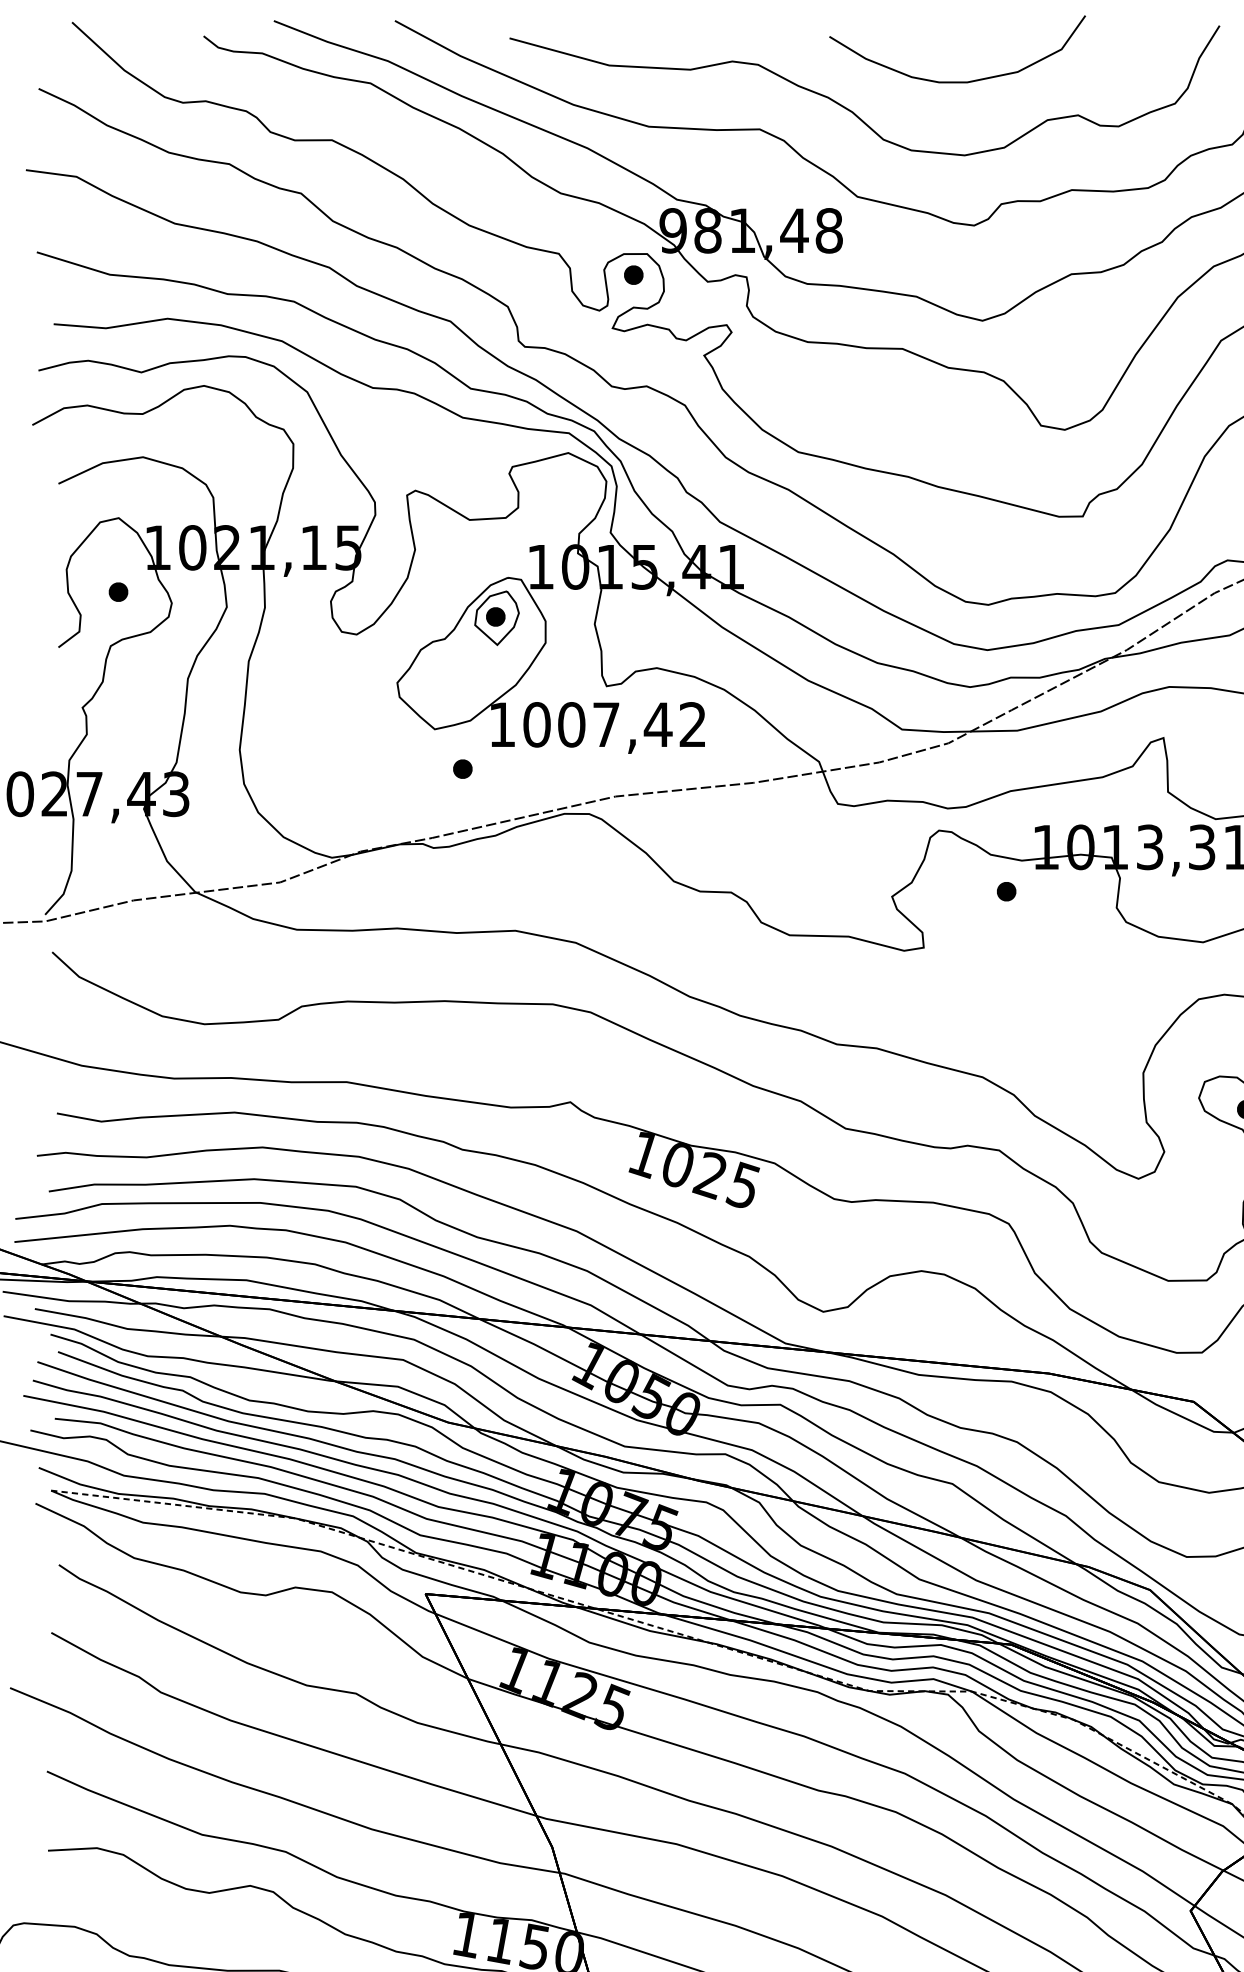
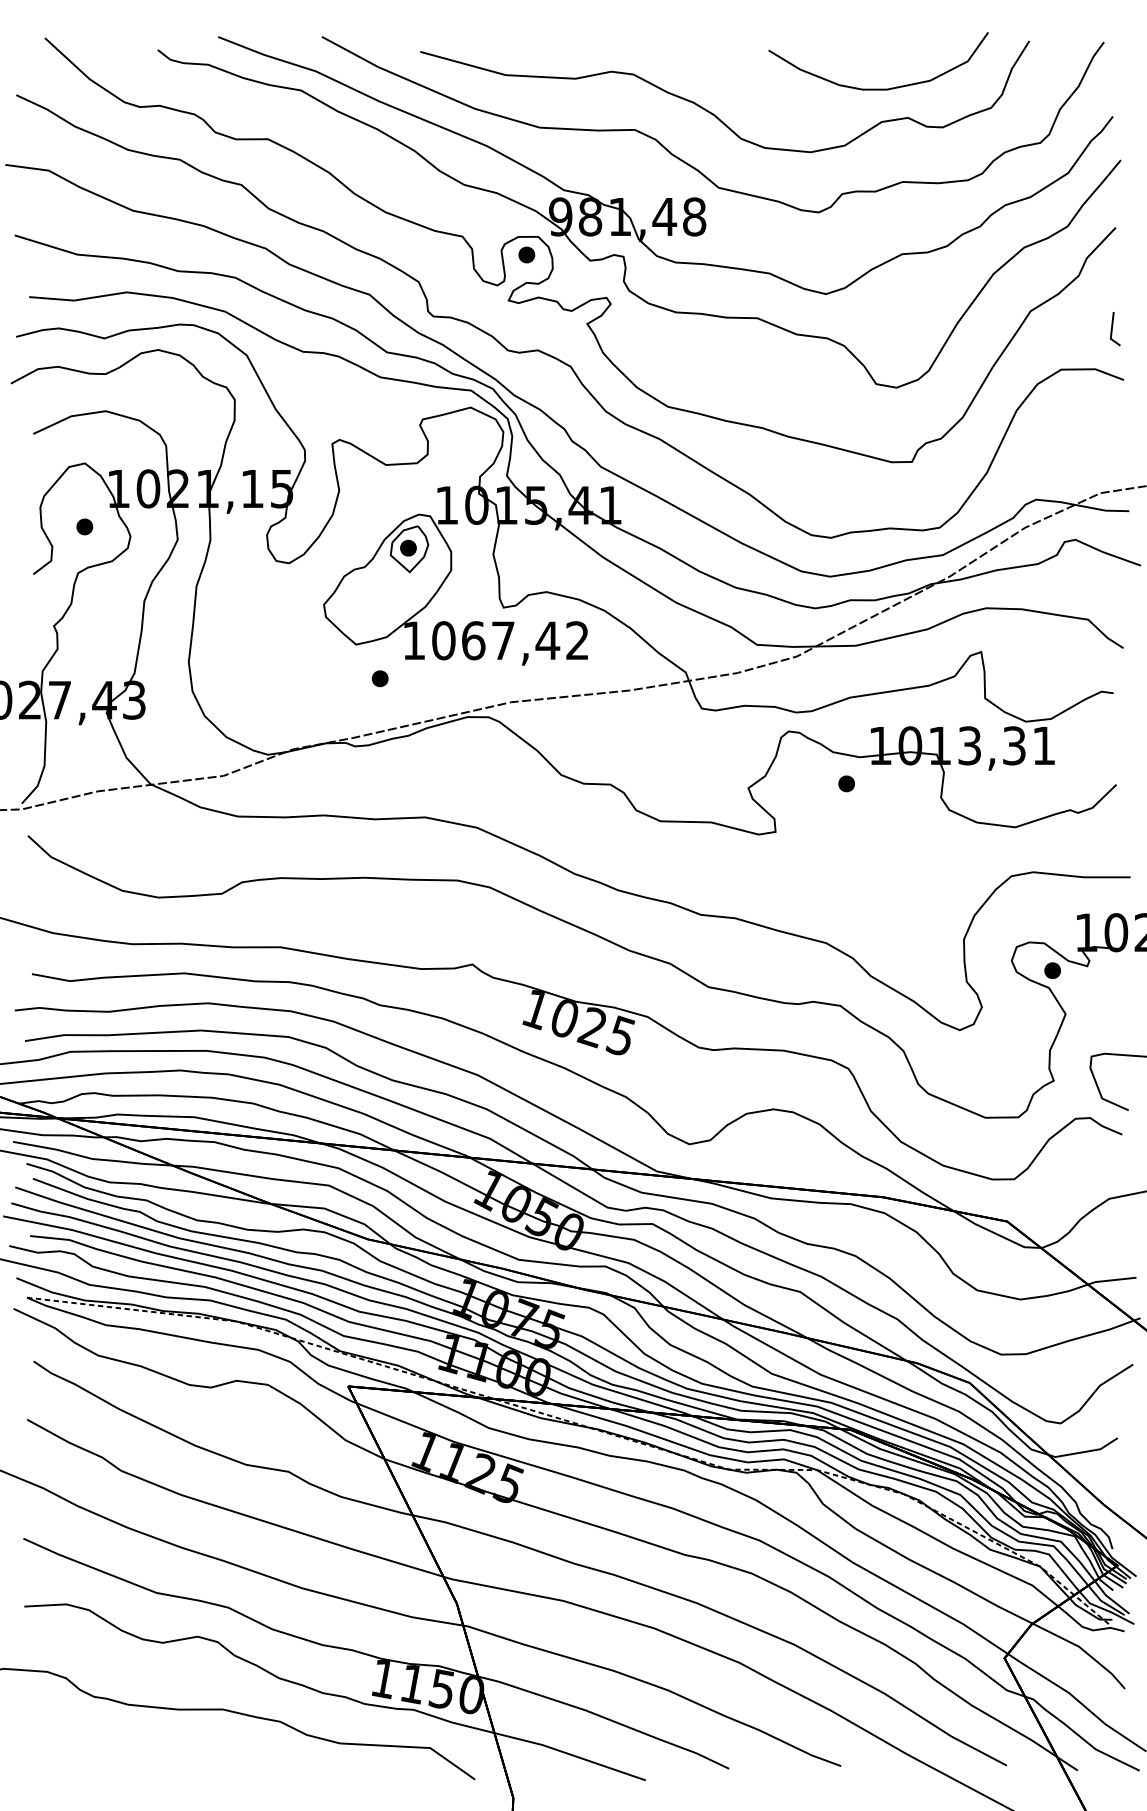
curve: (957, 81) -> (878, 88), moved
text: (571, 724) -> (473, 640), 1007,42 -> 1067,42

